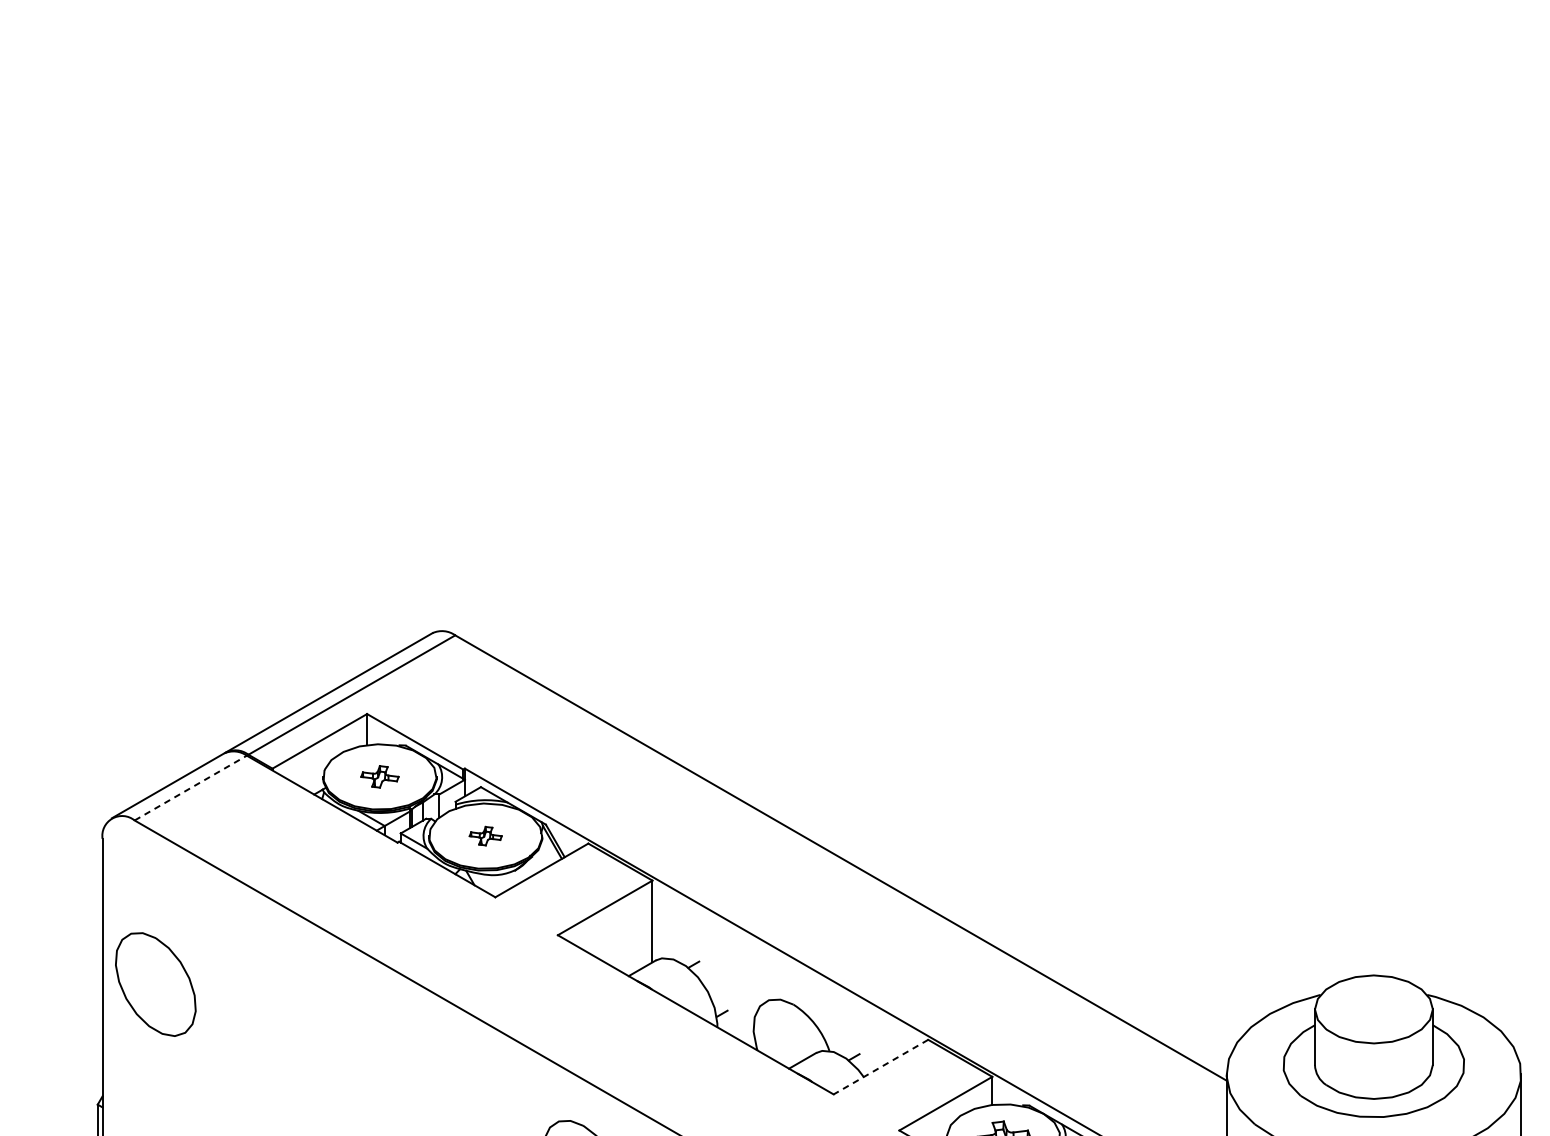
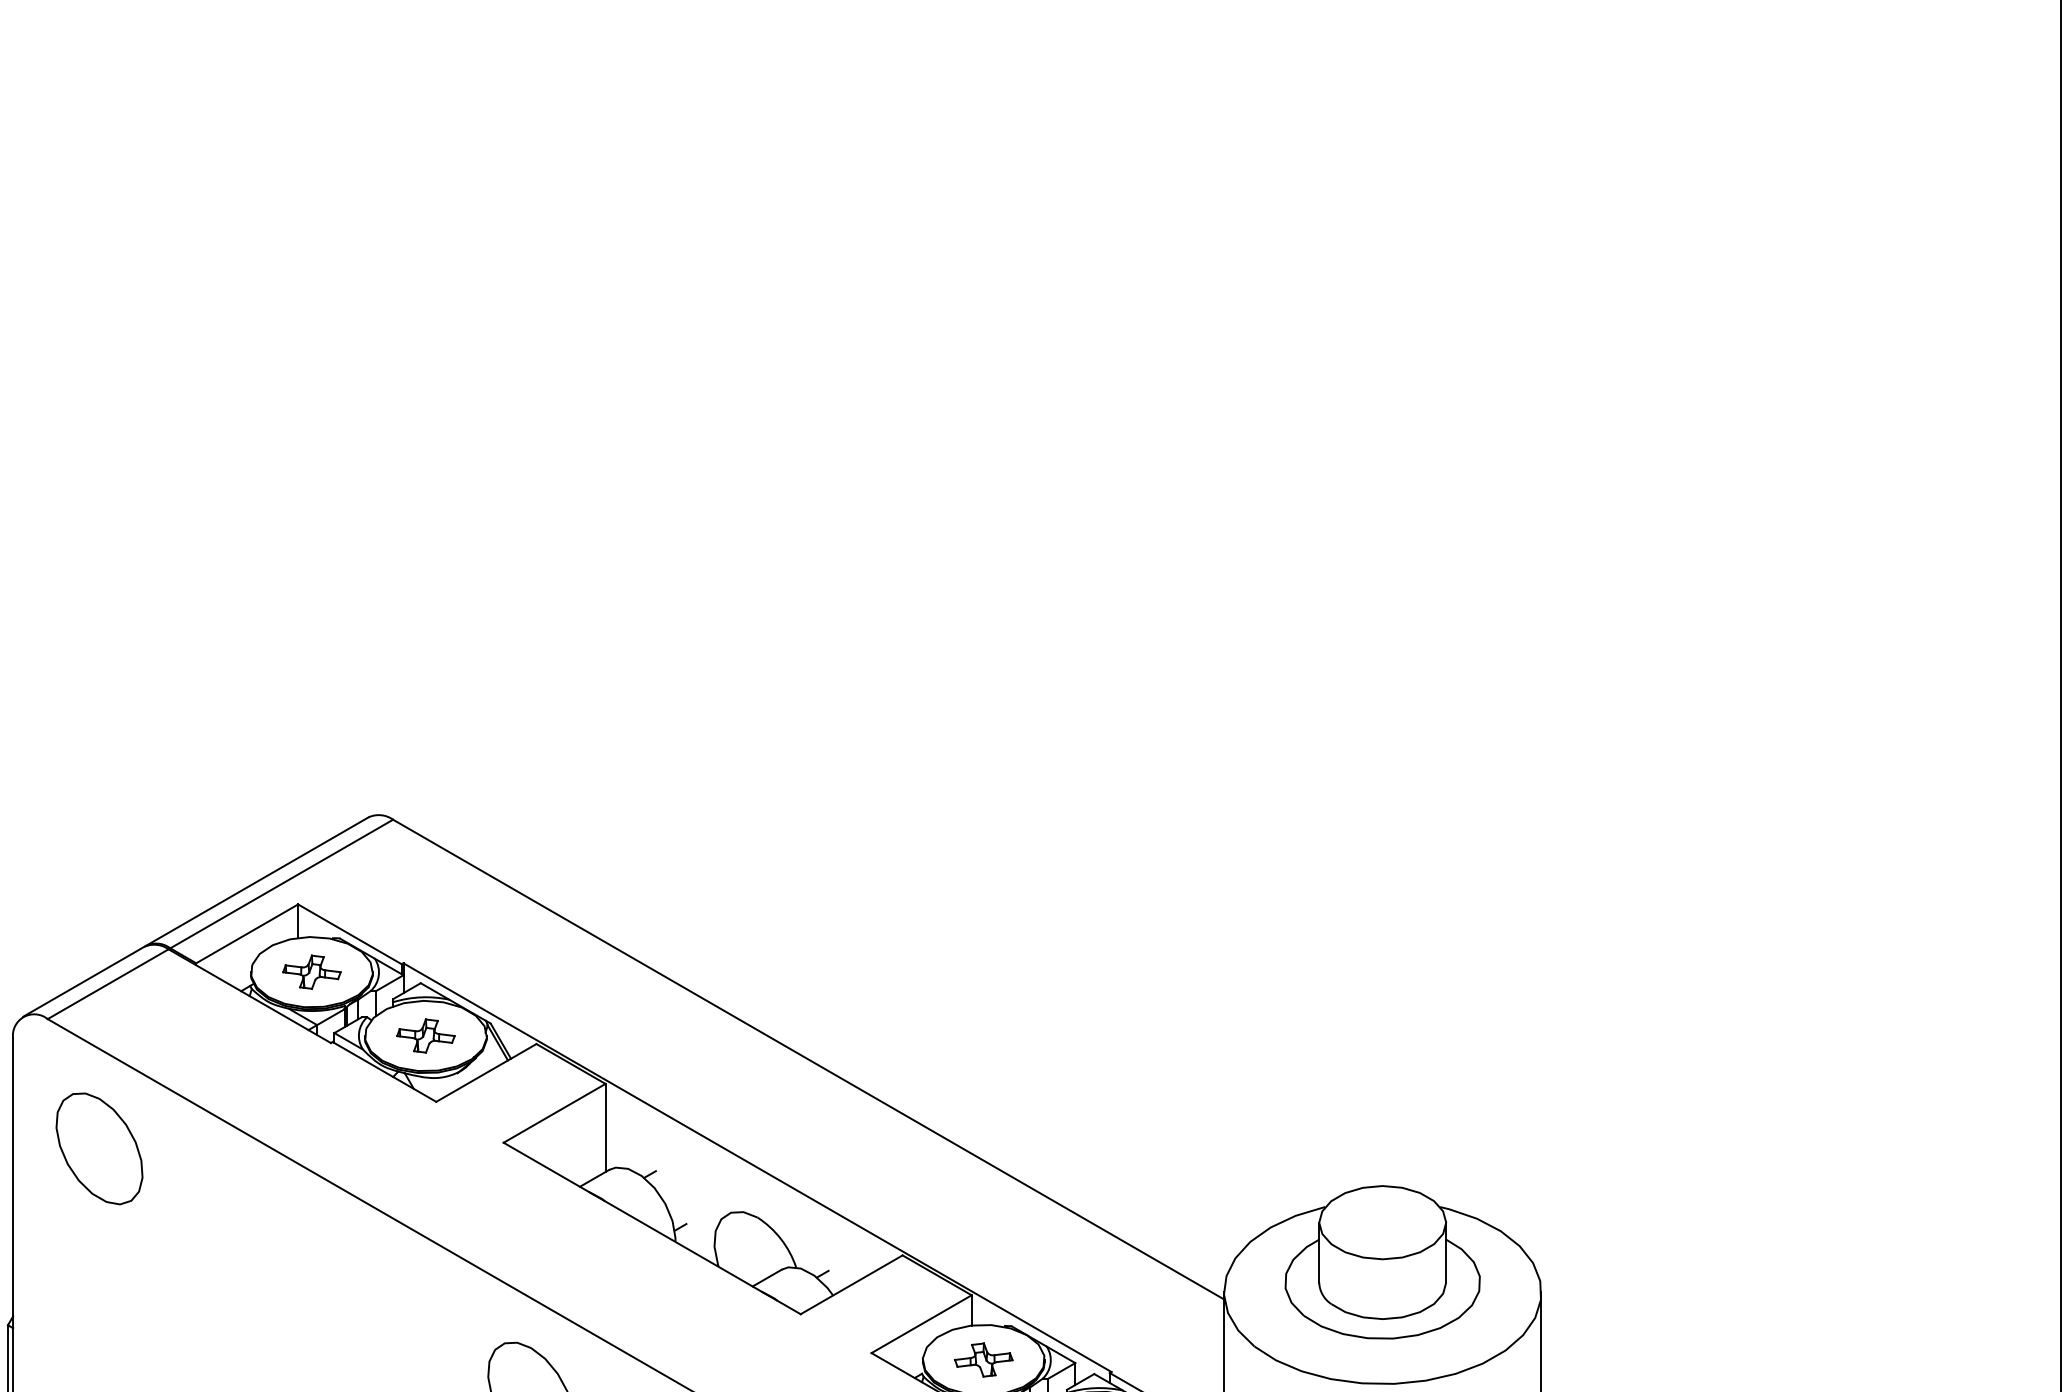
part: (379, 776) -> (311, 971), size x1.43
line: (191, 788) -> (108, 984), dashed -> solid
part: (485, 835) -> (425, 1035), size x1.67
part: (155, 984) -> (99, 1148), moved
line: (880, 1066) -> (851, 1284), dashed -> solid

